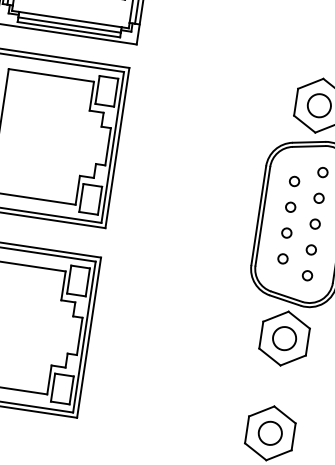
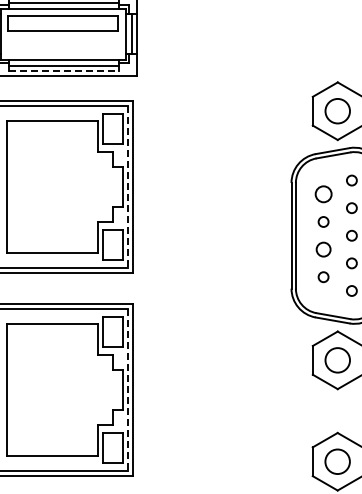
line: (68, 29) -> (63, 70), solid -> dashed
line: (113, 147) -> (128, 187), solid -> dashed
circle: (294, 181) -> (323, 194), size x1.6
circle: (286, 232) -> (323, 249), size x1.4
line: (84, 337) -> (128, 390), solid -> dashed

